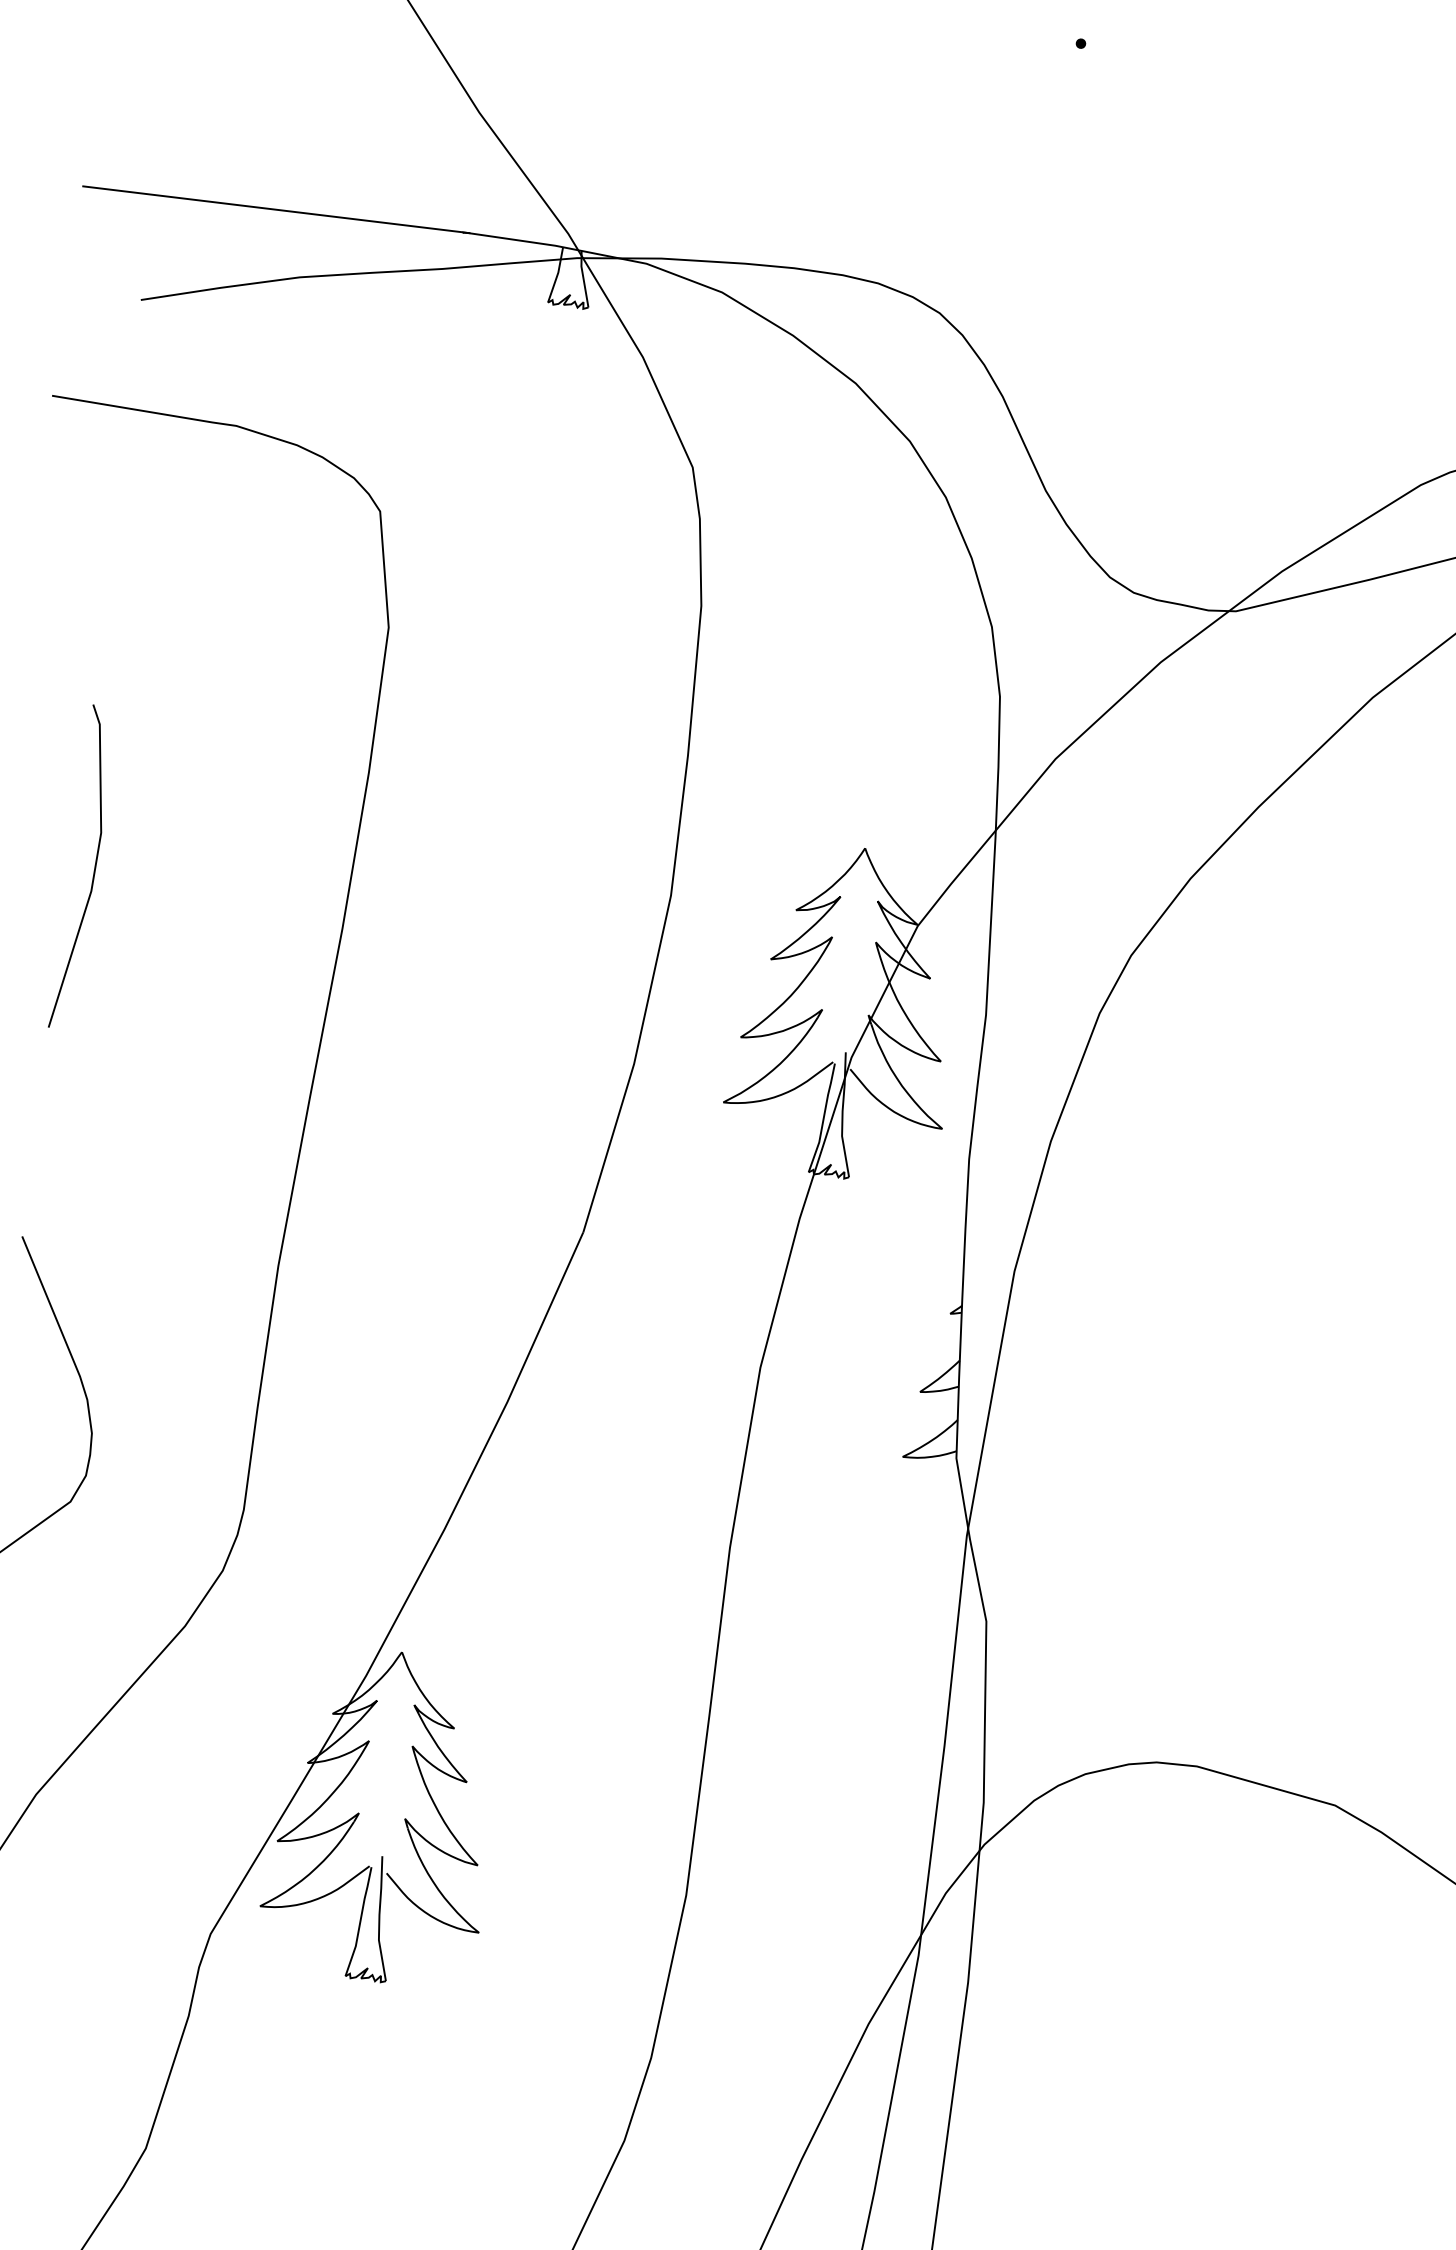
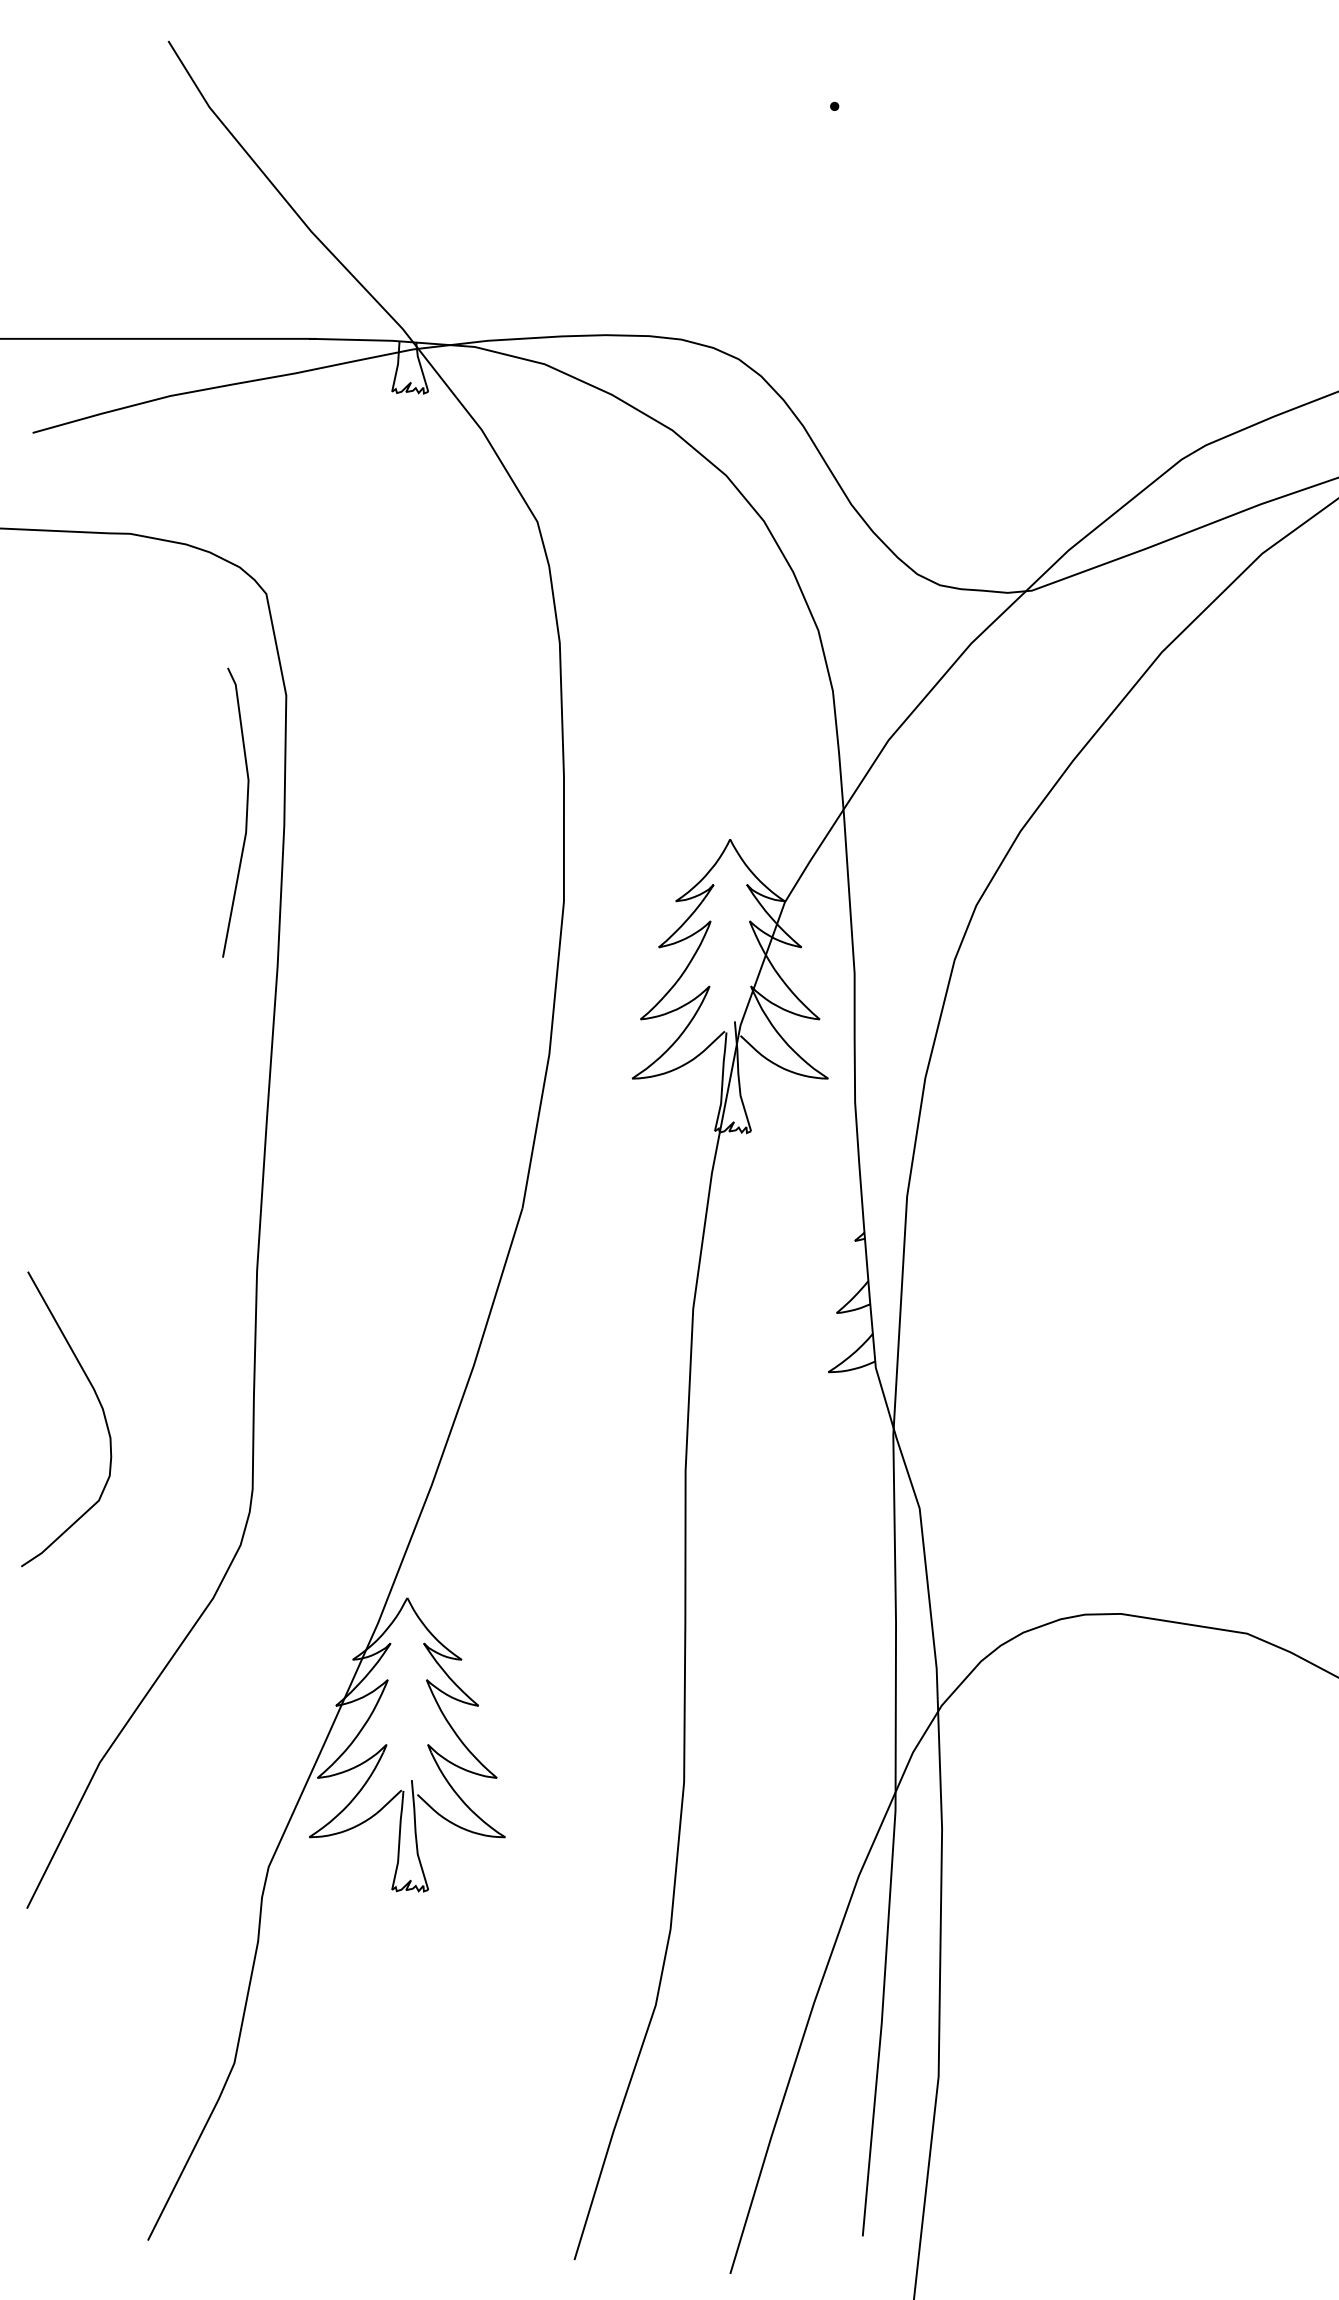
line: (94, 868) -> (246, 812), moved

